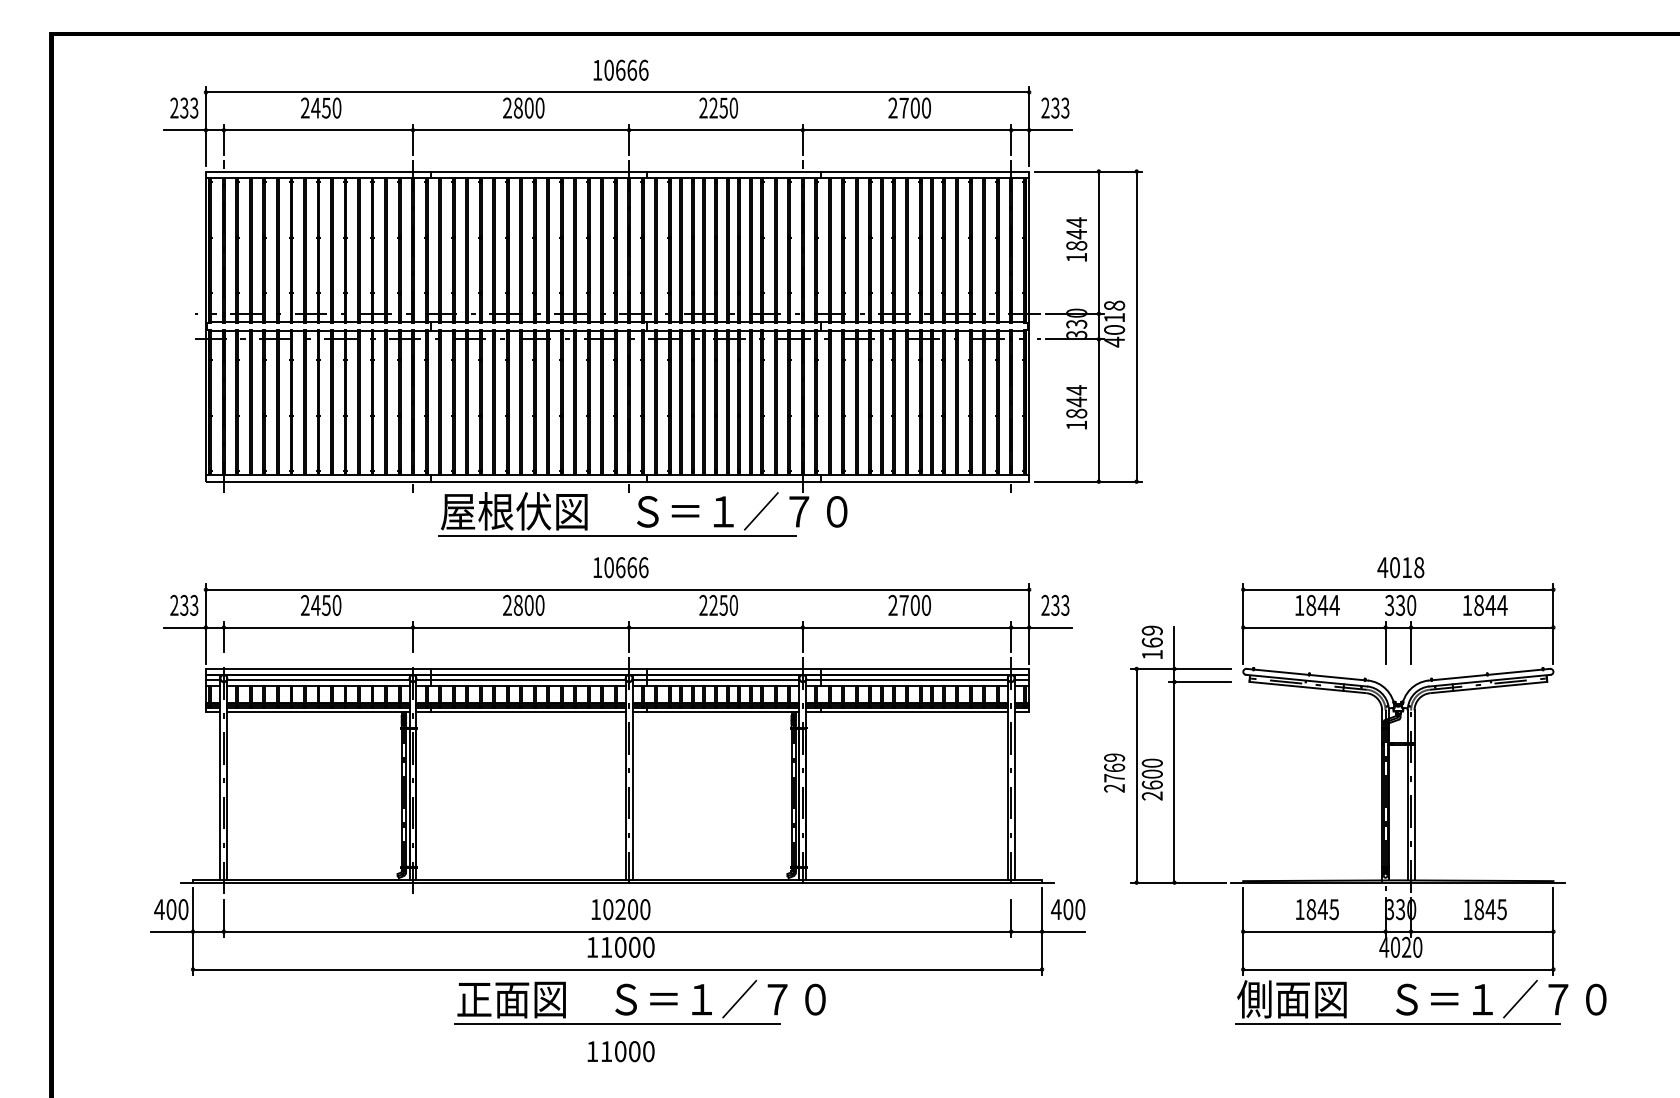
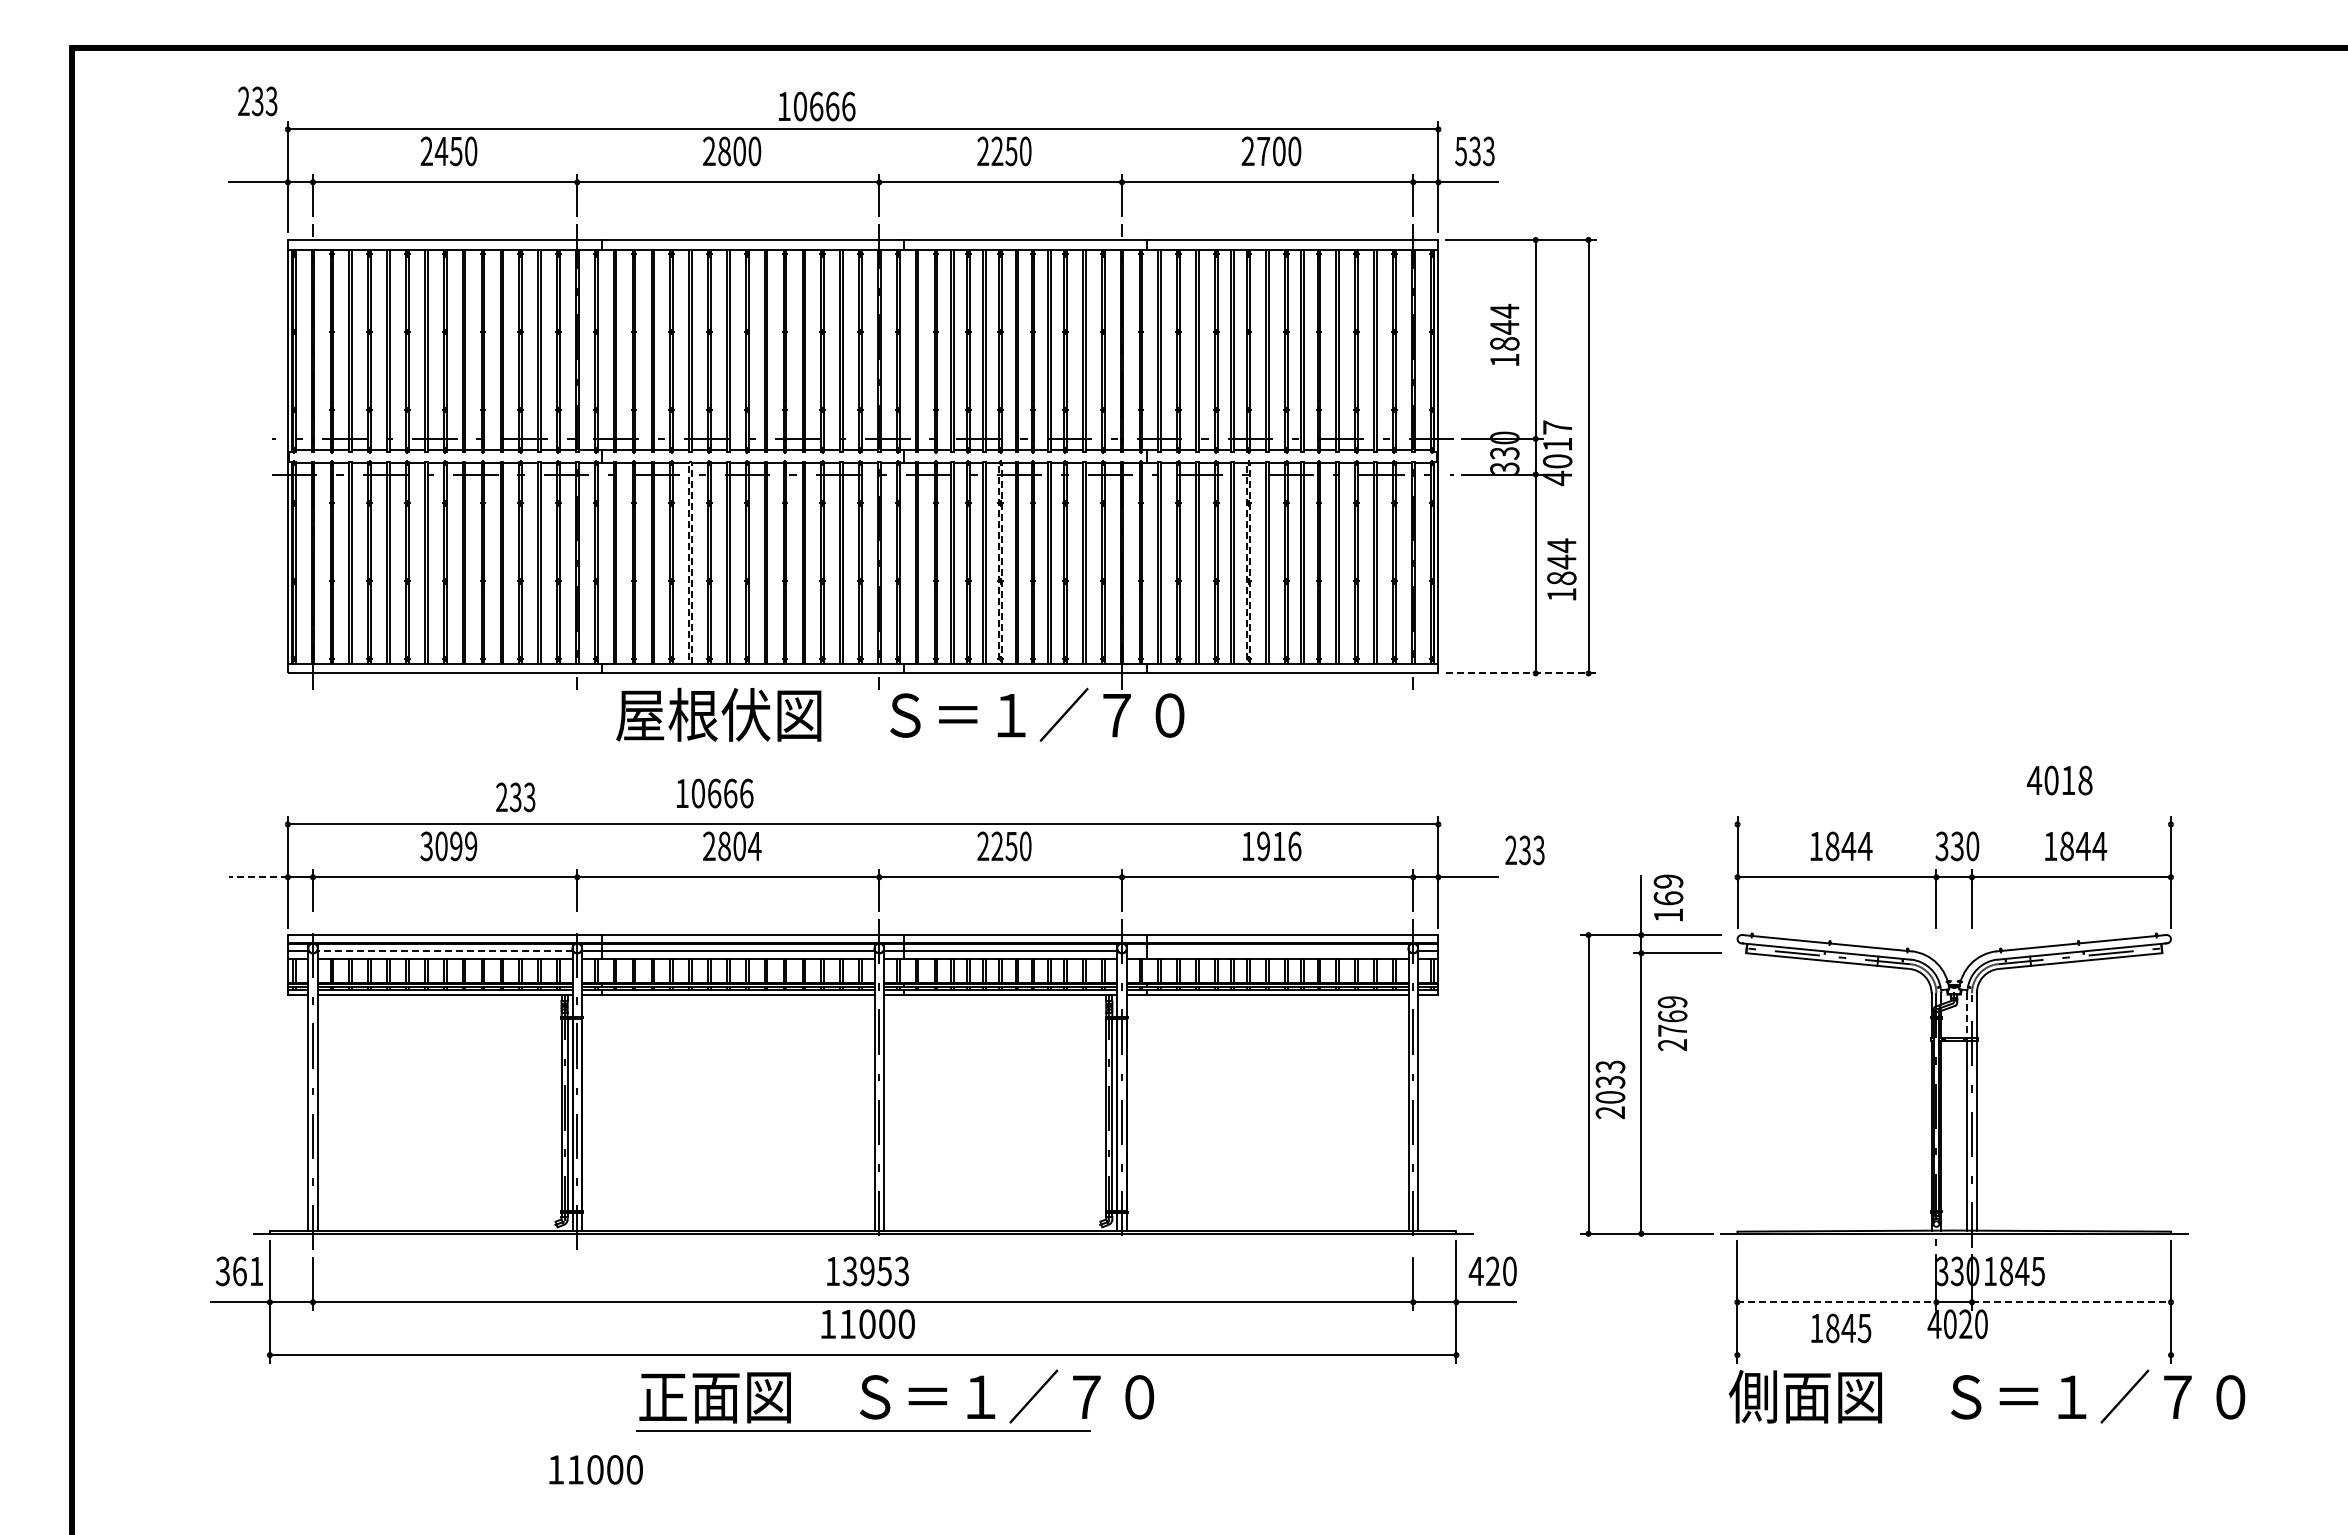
text: (621, 70) -> (817, 106), moved
text: (184, 108) -> (257, 101), moved
text: (1045, 108) -> (1460, 151), 233 -> 533
text: (1114, 305) -> (1557, 427), 4018 -> 4017
line: (494, 330) -> (690, 461), solid -> dashed
line: (715, 330) -> (1000, 461), solid -> dashed
line: (893, 330) -> (1248, 461), solid -> dashed
text: (1076, 407) -> (1561, 569), moved
line: (1087, 481) -> (1520, 673), solid -> dashed
line: (617, 535) -> (862, 748), removed
text: (621, 567) -> (715, 793), moved
text: (1400, 567) -> (2059, 780), moved
line: (1397, 589) -> (1953, 824), removed
text: (184, 605) -> (515, 797), moved
text: (320, 605) -> (448, 846), 2450 -> 3099
text: (539, 605) -> (754, 846), 2800 -> 2804
text: (909, 605) -> (1271, 846), 2700 -> 1916
text: (1055, 605) -> (1524, 850), moved
line: (184, 627) -> (258, 877), solid -> dashed
text: (1152, 642) -> (1668, 897), moved
line: (317, 680) -> (444, 951), solid -> dashed
line: (906, 680) -> (1267, 951), removed
line: (1407, 726) -> (1967, 1015), solid -> dashed
text: (1114, 772) -> (1672, 1023), moved
text: (1152, 773) -> (1610, 1081), 2600 -> 2033
text: (171, 909) -> (239, 1271), 400 -> 361
text: (626, 909) -> (875, 1271), 10200 -> 13953
text: (1068, 909) -> (1493, 1271), 400 -> 420
text: (1317, 909) -> (1841, 1328), moved
text: (1485, 909) -> (2014, 1271), moved
line: (1314, 931) -> (1836, 1302), solid -> dashed
line: (1482, 931) -> (2071, 1302), solid -> dashed
line: (1398, 969) -> (1954, 1355), removed
line: (1397, 1023) -> (1953, 1430), removed
text: (620, 1051) -> (595, 1469), moved

